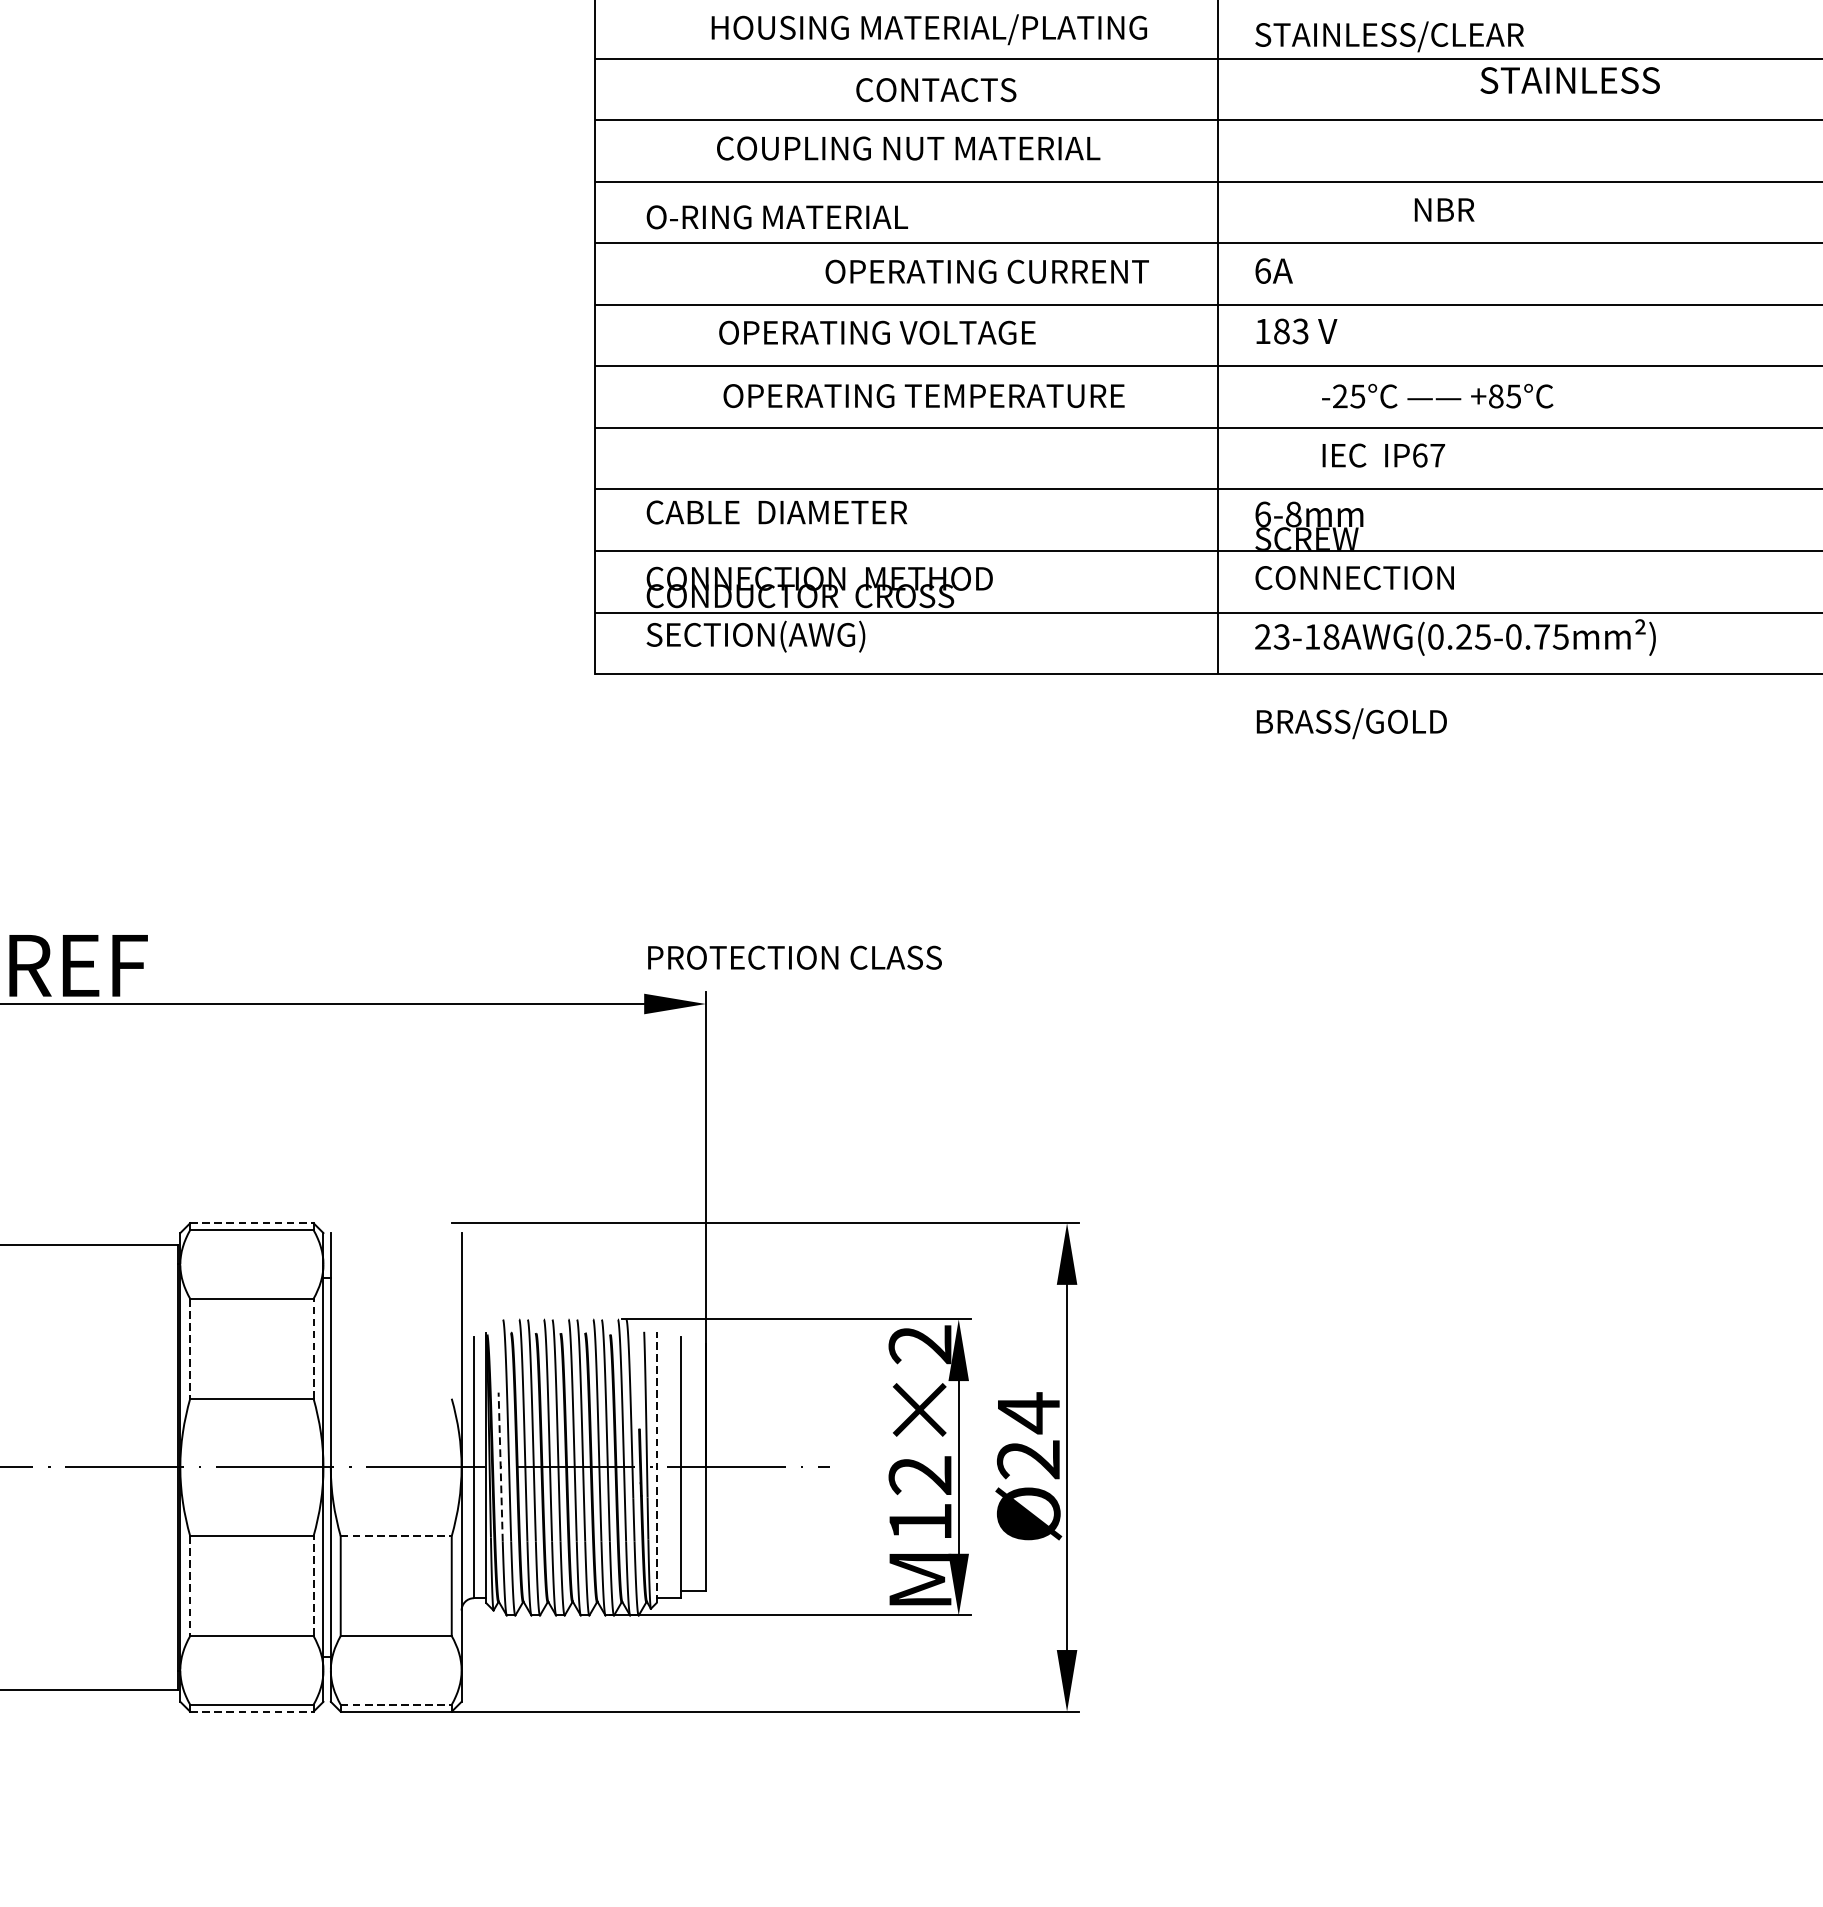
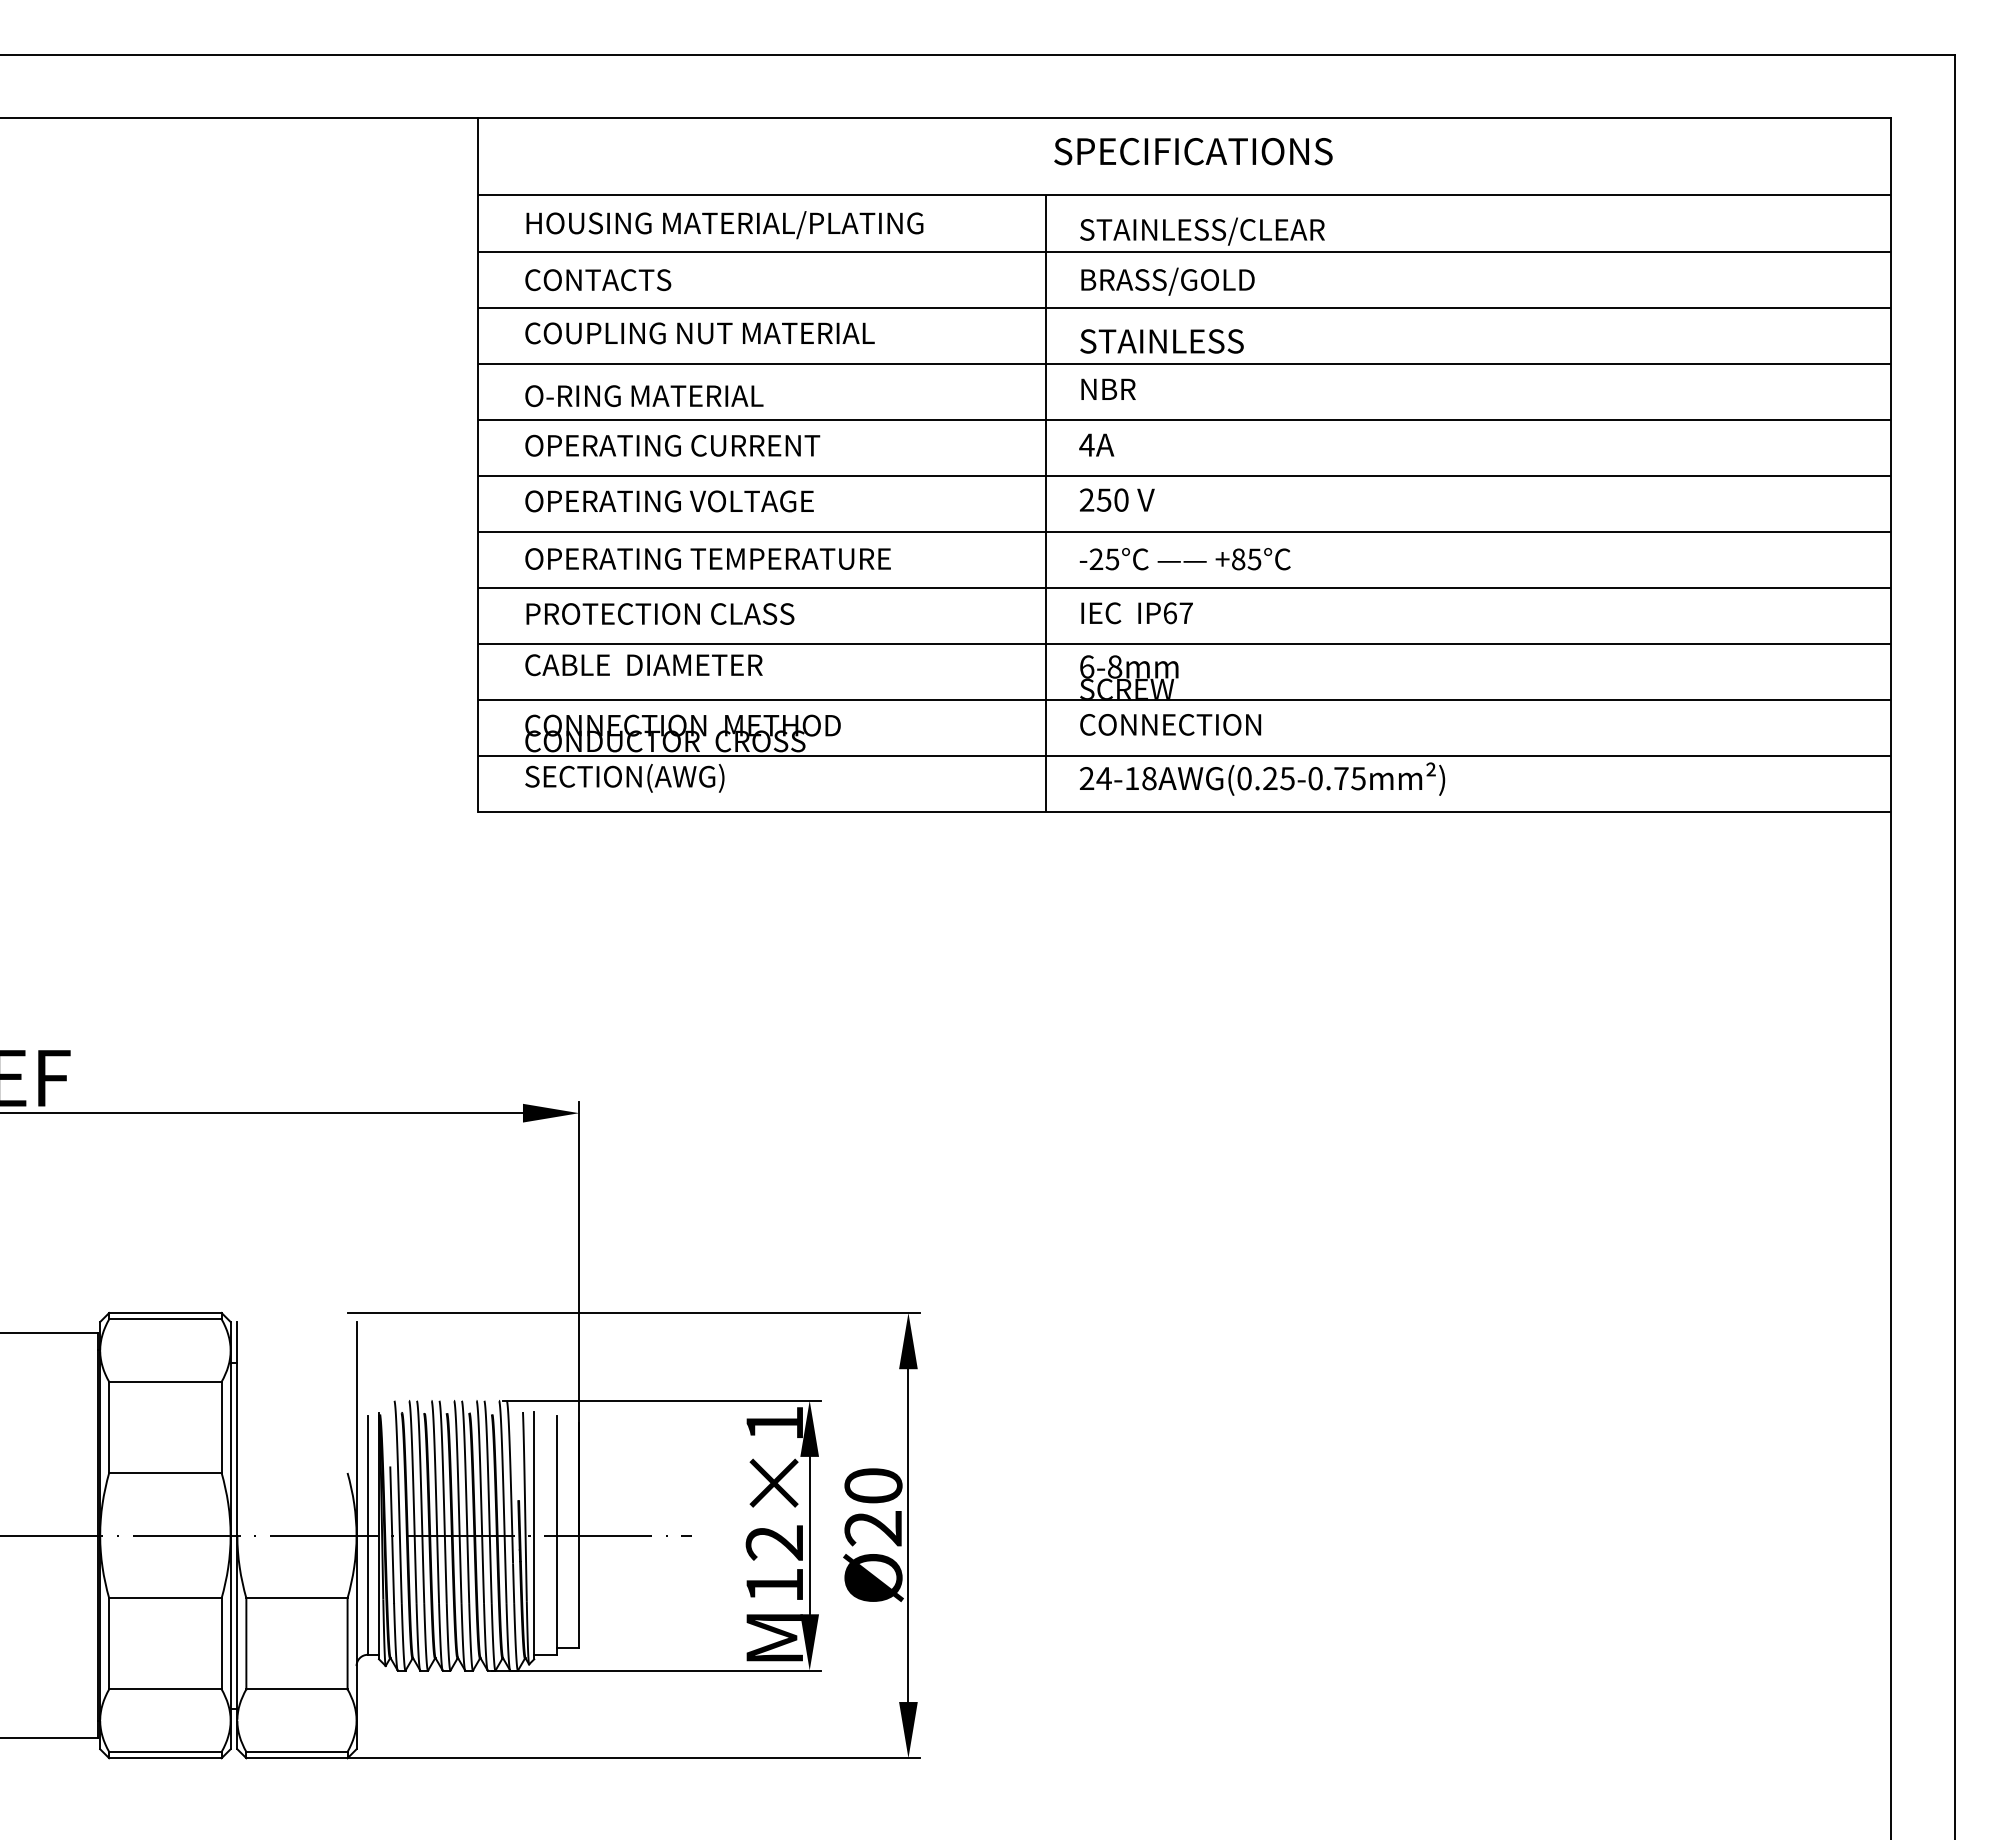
text: (928, 30) -> (724, 225), moved
text: (1569, 80) -> (1161, 341), moved
text: (936, 90) -> (598, 280), moved
text: (908, 148) -> (699, 333), moved
text: (1444, 208) -> (1108, 388), moved
text: (1262, 270) -> (1086, 444), 6A -> 4A
text: (987, 271) -> (672, 445), moved
text: (1281, 330) -> (1103, 499), 183 -> 250
text: (877, 332) -> (669, 501), moved
text: (923, 395) -> (707, 558), moved
text: (1436, 396) -> (1184, 559), moved
text: (1383, 455) -> (1136, 613), moved
text: (1281, 636) -> (1103, 778), 23-18AWG(0.25-0.75mm²) -> 24-18AWG(0.25-0.75mm²)
text: (1351, 723) -> (1167, 281), moved
text: (795, 957) -> (660, 613), moved
line: (251, 1222) -> (165, 1312), dashed -> solid
text: (919, 1344) -> (773, 1423), M12×2 -> M12×1
line: (190, 1348) -> (109, 1427), dashed -> solid
line: (313, 1348) -> (221, 1427), dashed -> solid
text: (1028, 1413) -> (873, 1486), Ø24 -> Ø20
line: (501, 1467) -> (392, 1535), dashed -> solid
line: (656, 1467) -> (534, 1535), dashed -> solid
line: (395, 1536) -> (296, 1598), dashed -> solid
line: (190, 1585) -> (109, 1643), dashed -> solid
line: (313, 1585) -> (221, 1643), dashed -> solid
line: (395, 1704) -> (296, 1751), dashed -> solid
line: (251, 1711) -> (165, 1758), dashed -> solid

